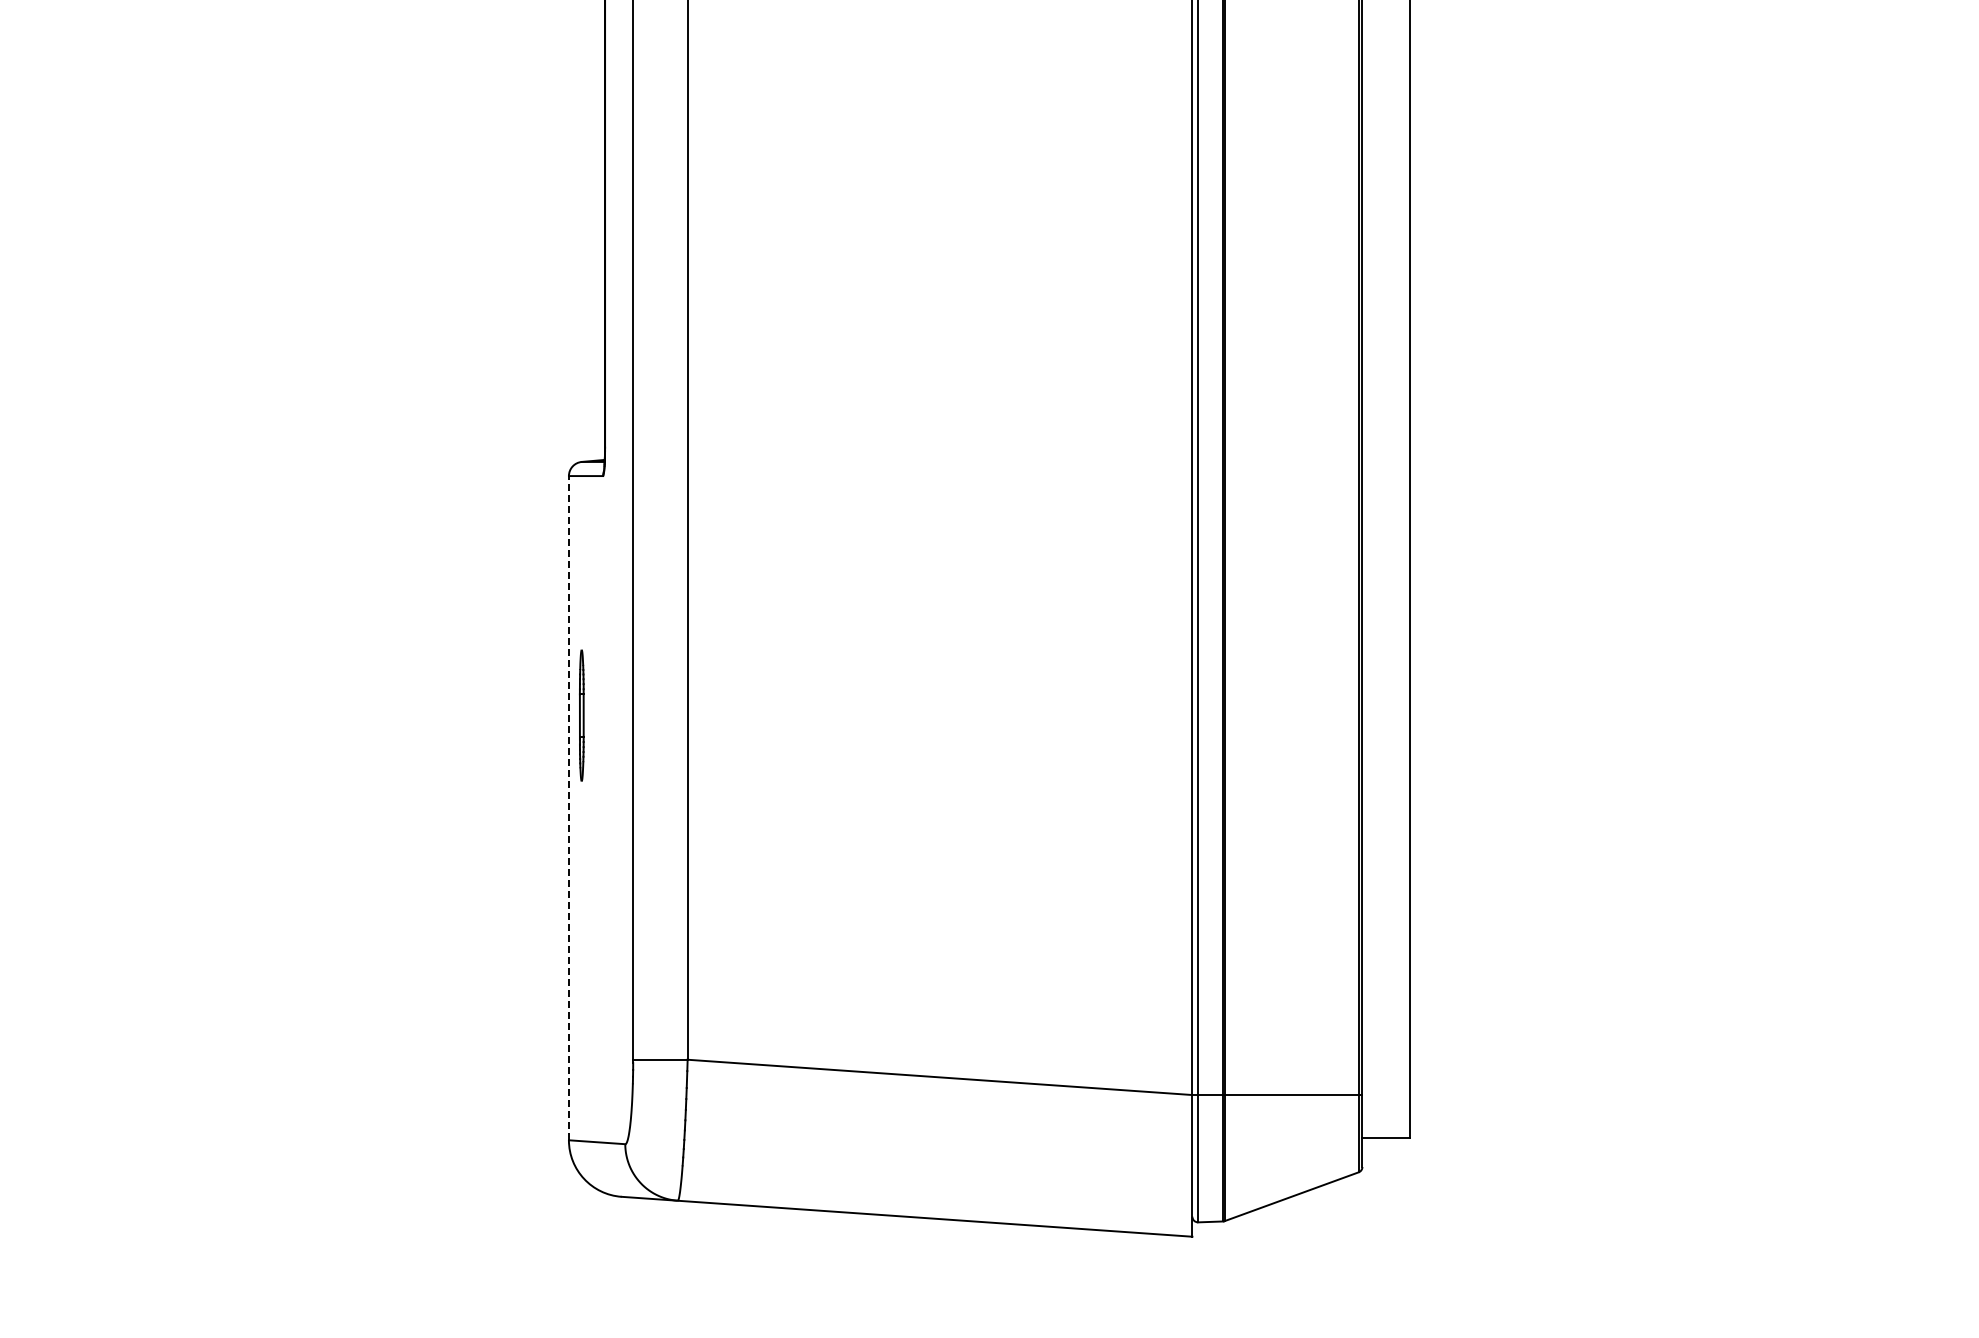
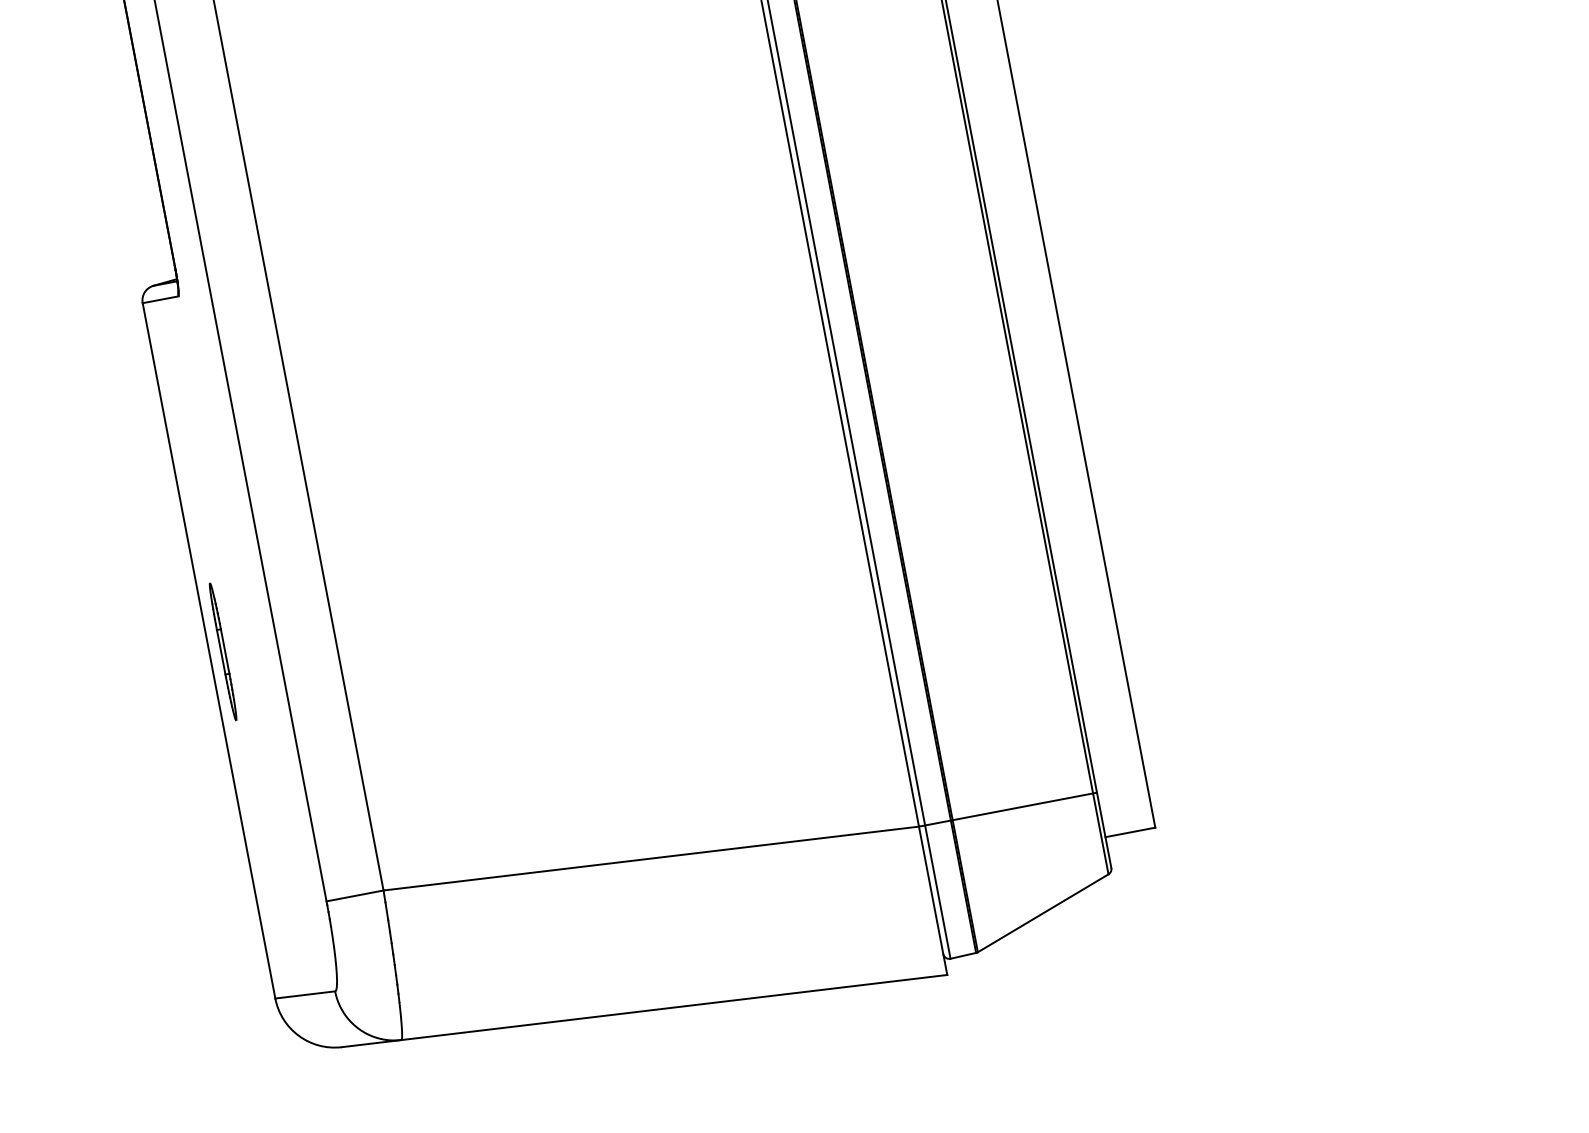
part: (581, 715) -> (222, 651), moved
line: (568, 807) -> (208, 650), dashed -> solid

